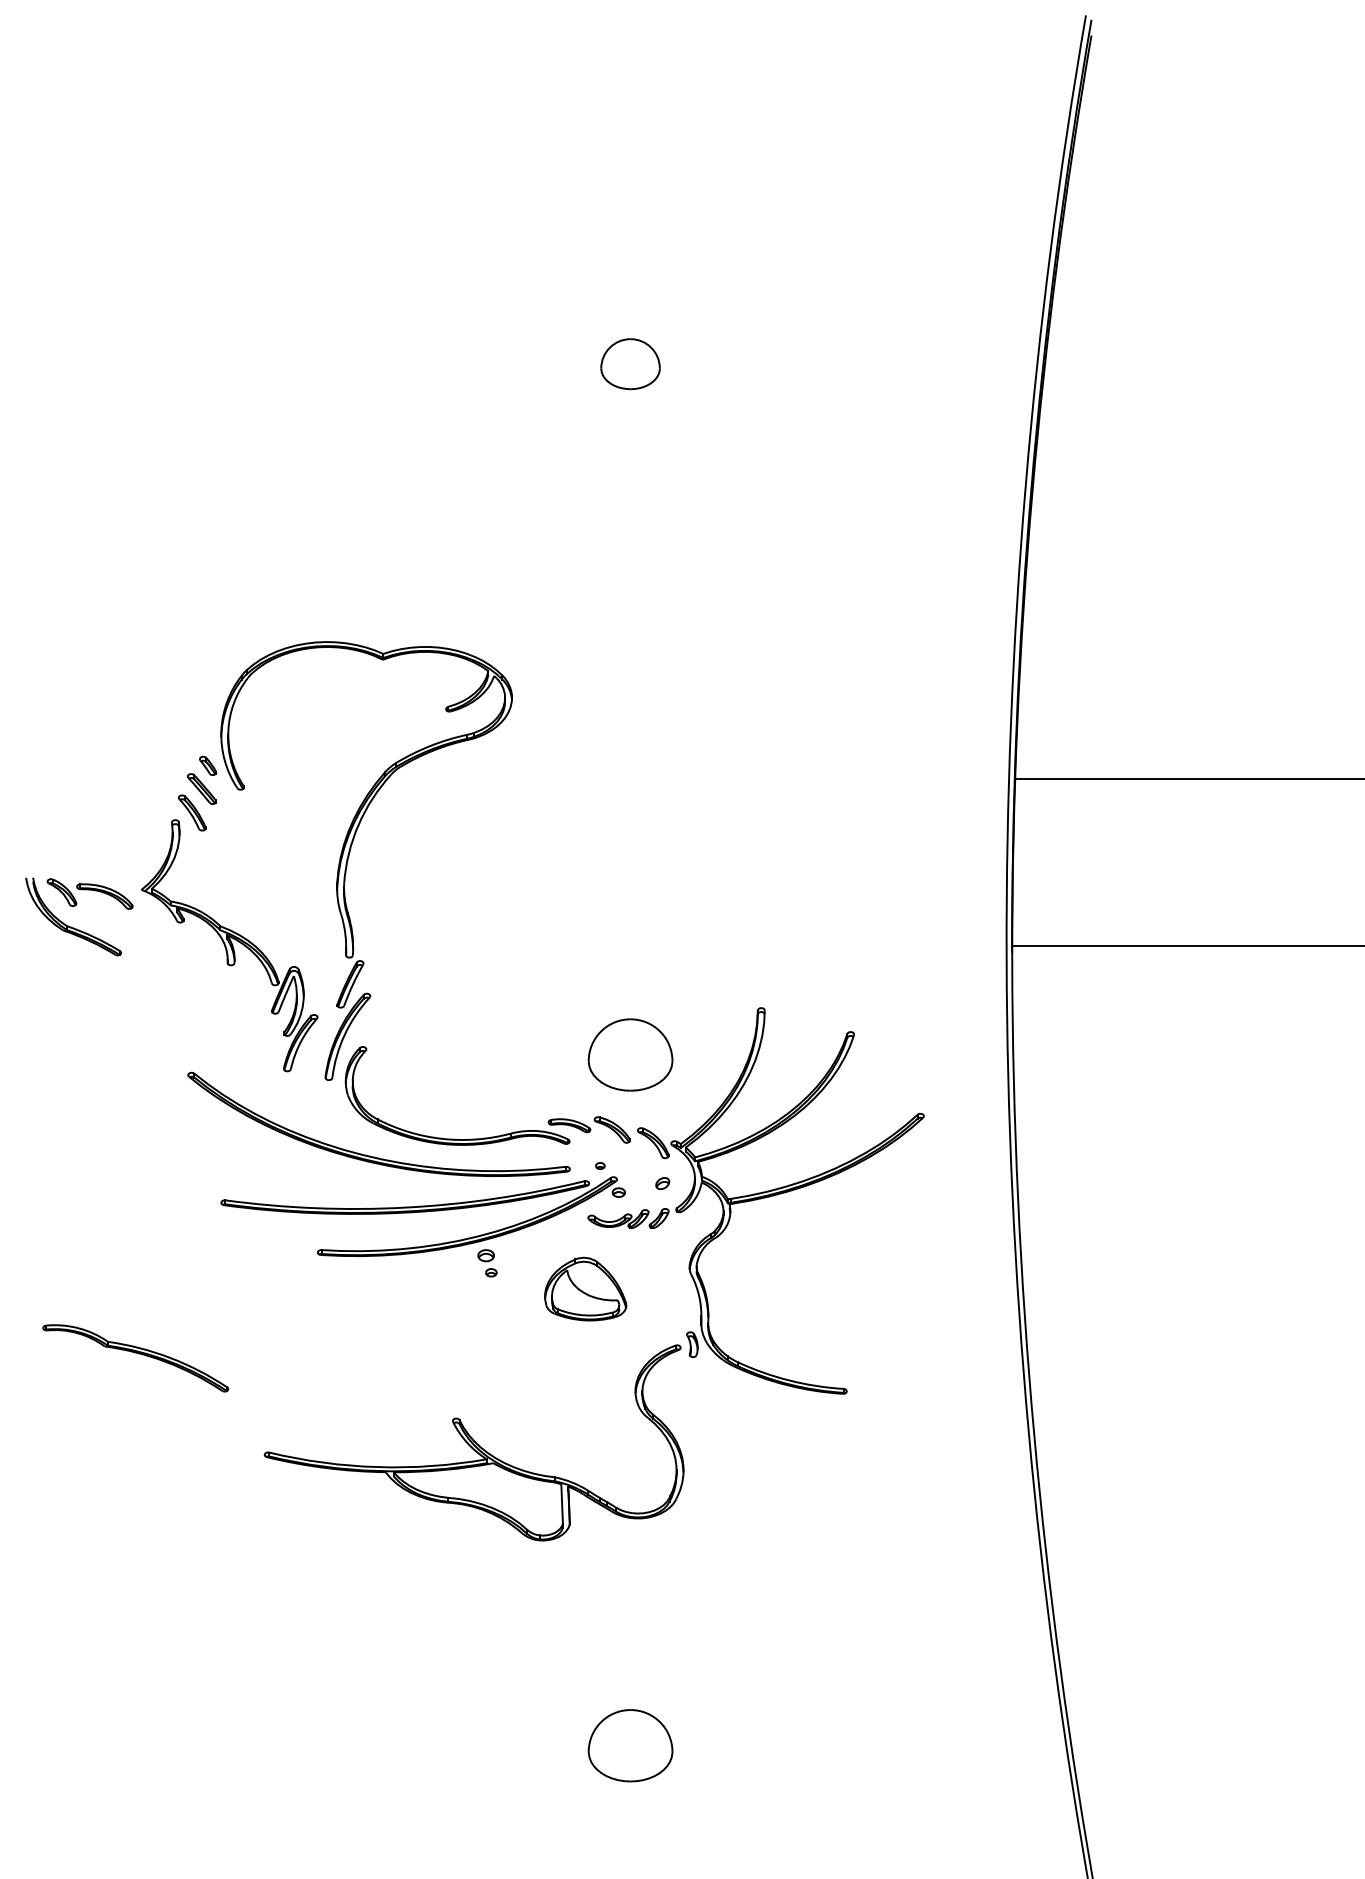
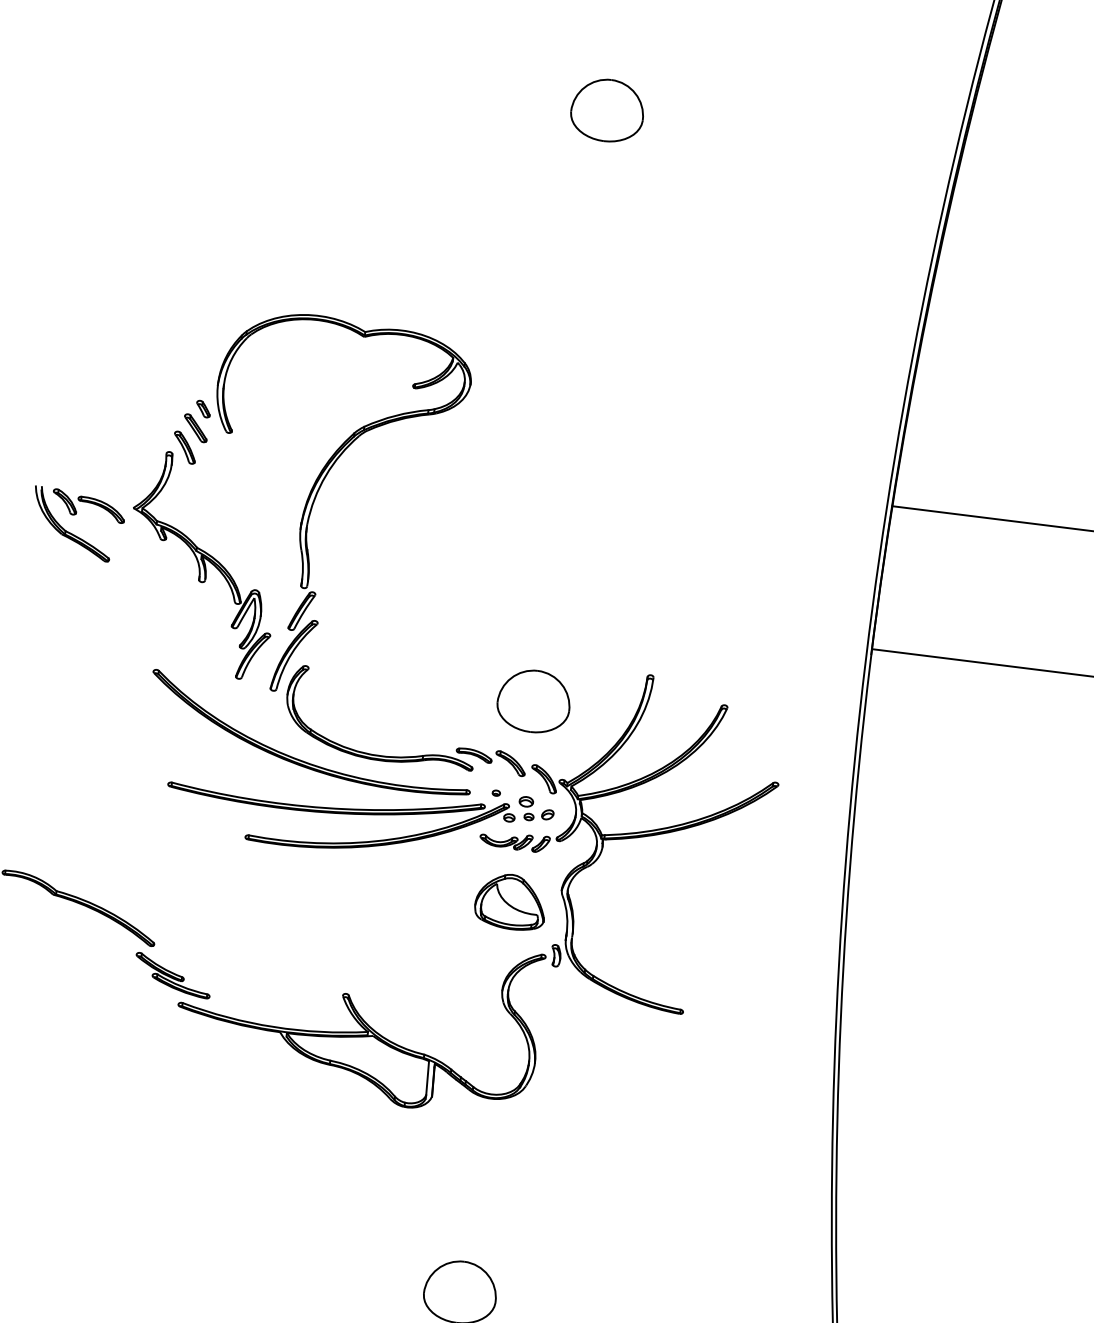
part: (630, 363) -> (607, 109), size x1.43
part: (487, 1263) -> (526, 808), moved
part: (585, 1288) -> (510, 901), moved
part: (254, 1422) -> (173, 975), added

